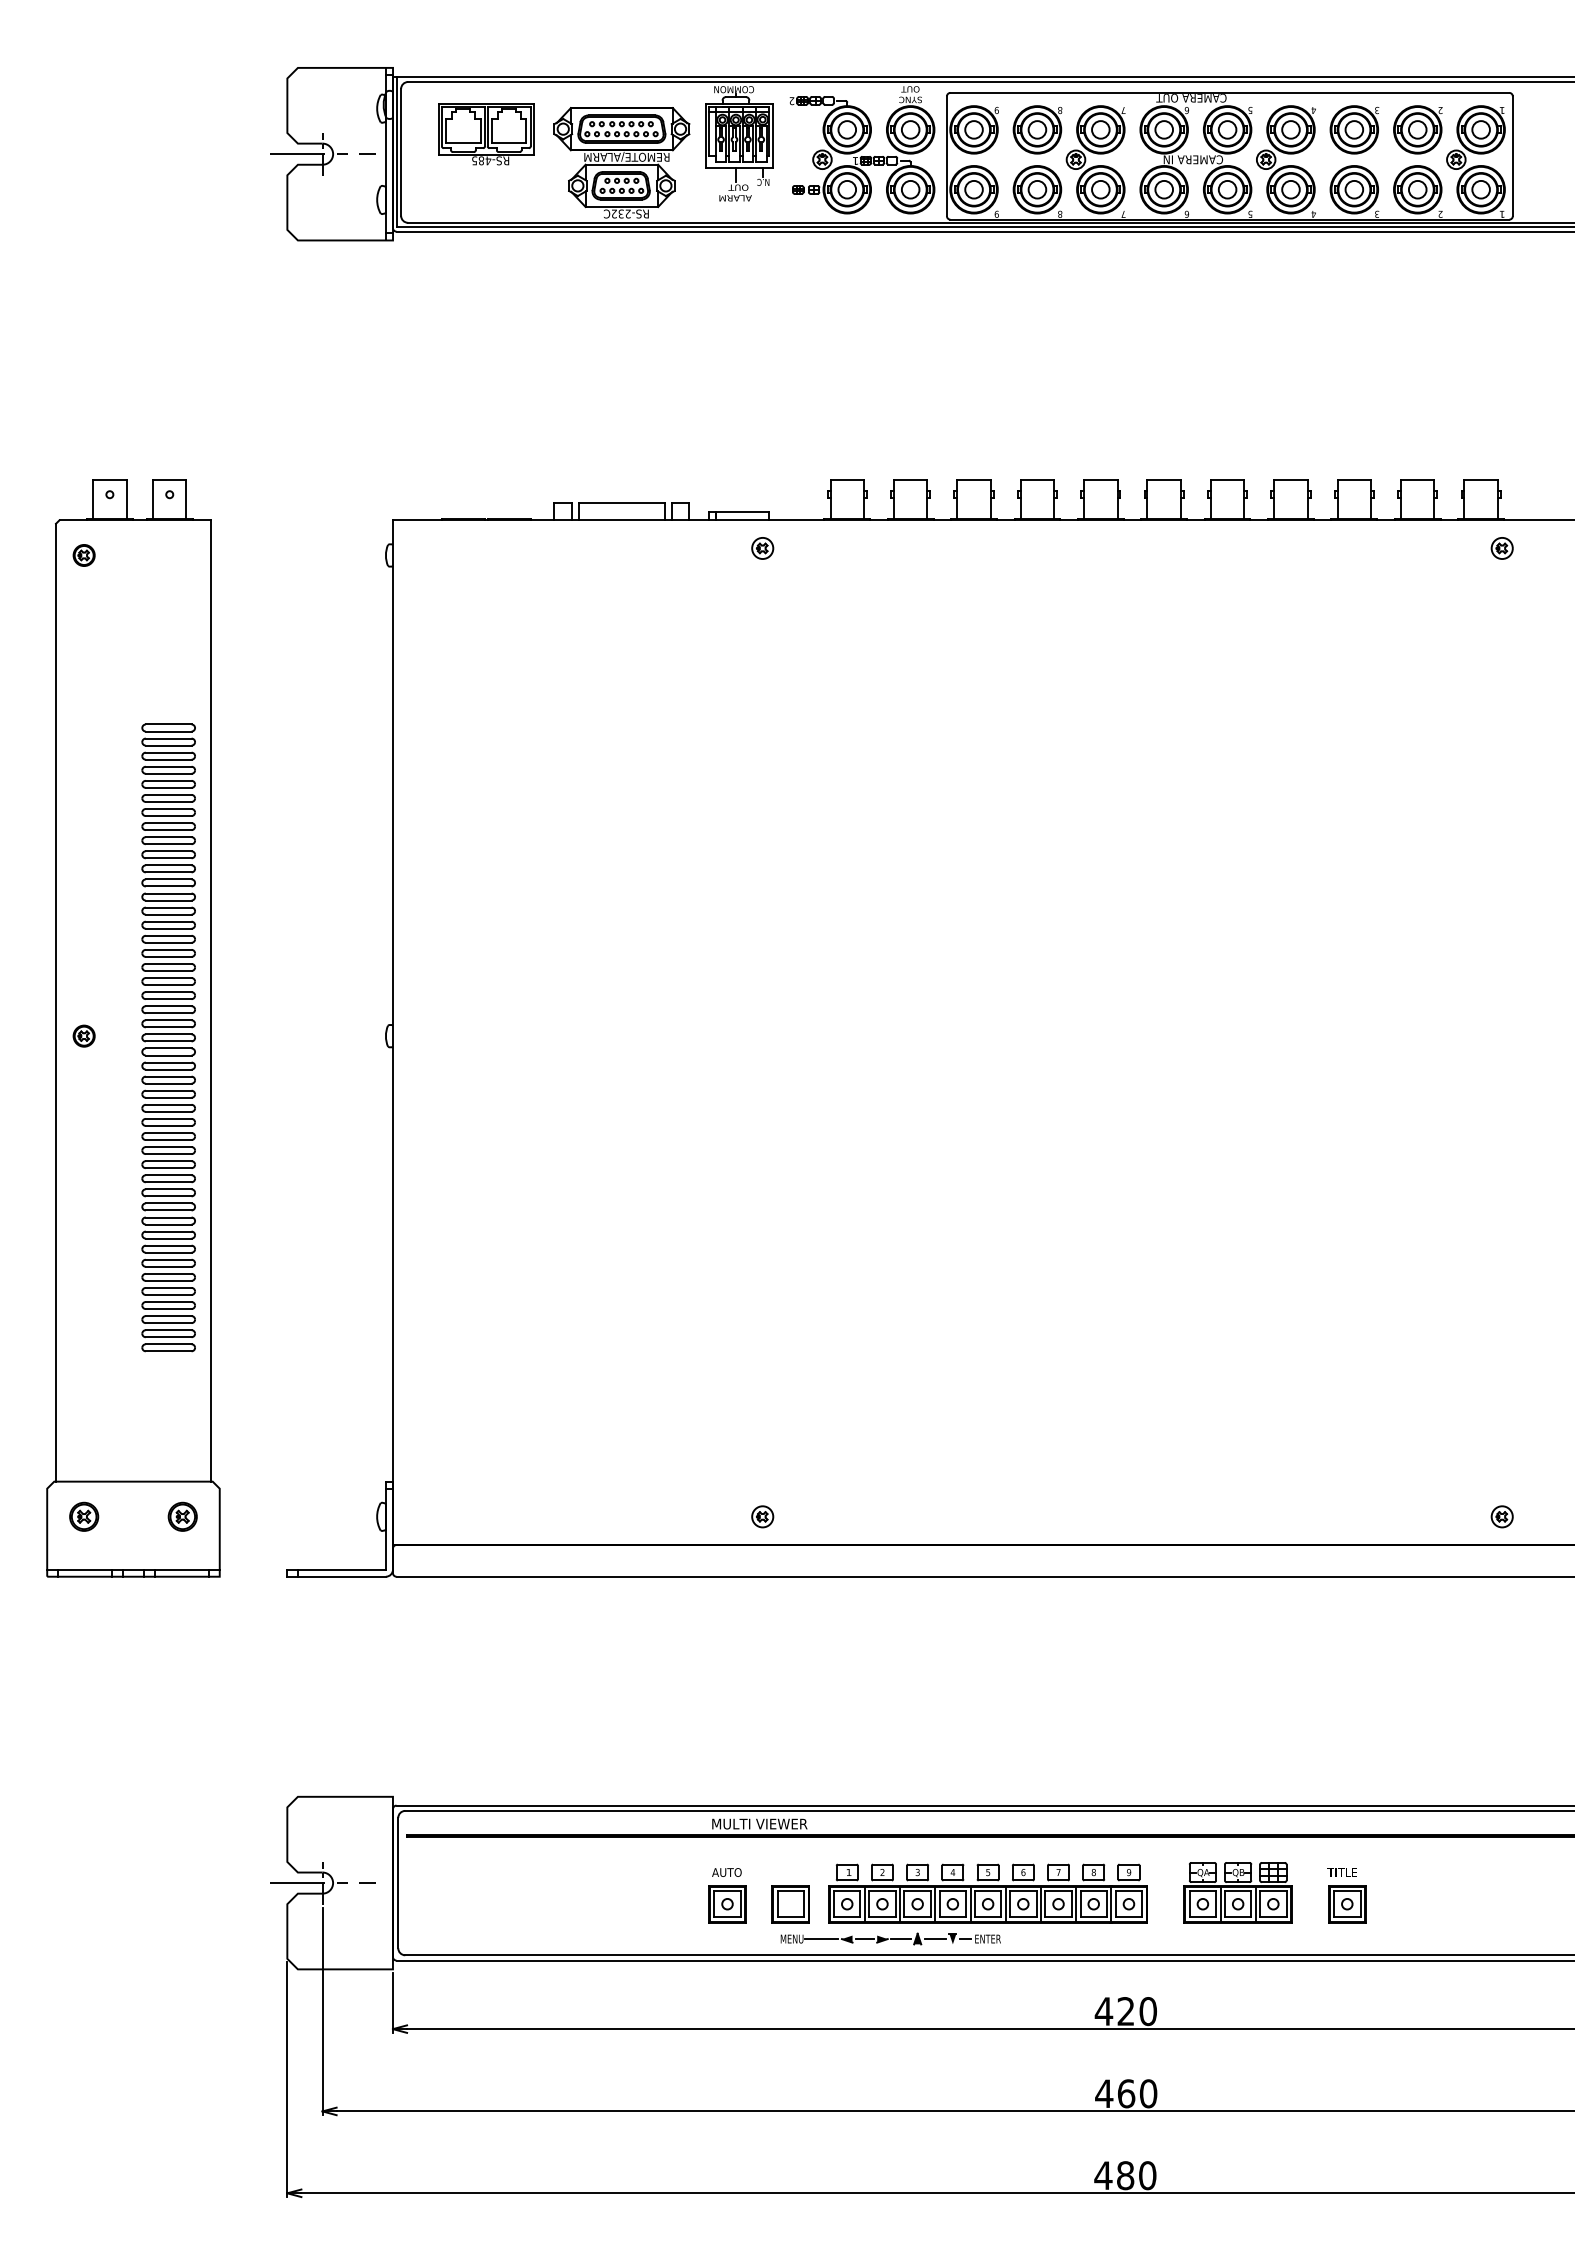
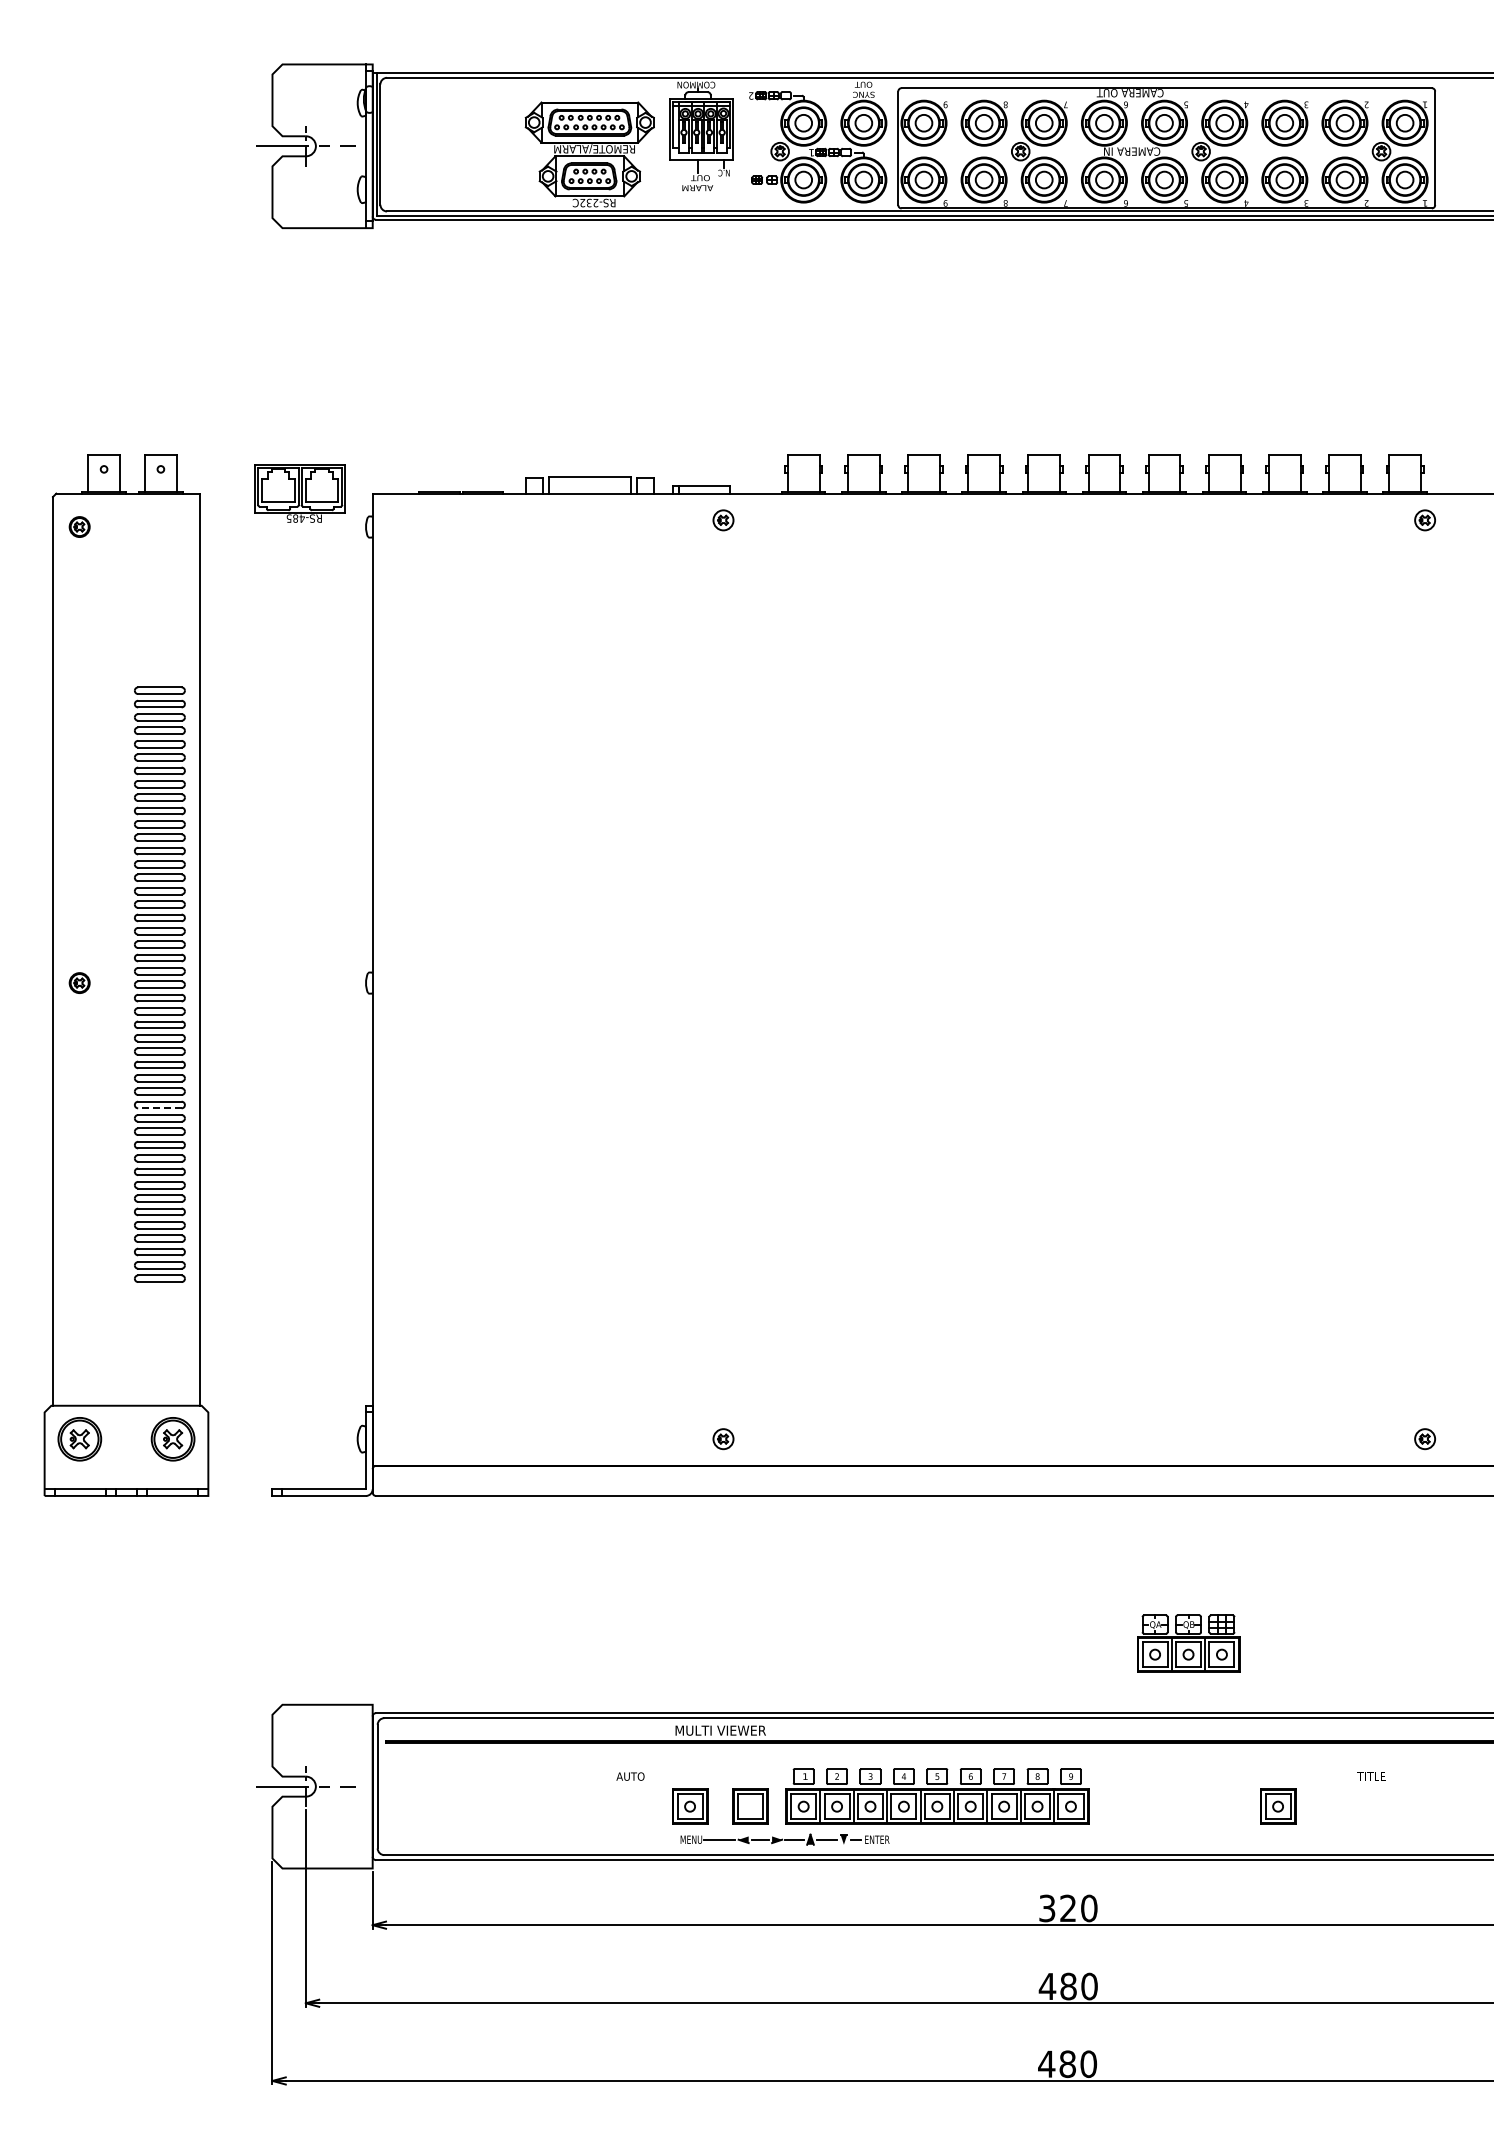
part: (485, 134) -> (299, 493), moved
line: (168, 1168) -> (159, 1108), solid -> dashed
part: (83, 1516) -> (79, 1438), size x1.6
part: (183, 1516) -> (173, 1438), size x1.6
text: (726, 1872) -> (630, 1776), moved
text: (1342, 1872) -> (1371, 1776), moved
part: (1238, 1892) -> (1188, 1643), moved
part: (890, 1938) -> (784, 1839), moved
text: (1103, 2011) -> (1046, 1908), 420 -> 320
text: (1126, 2093) -> (1068, 1986), 460 -> 480

